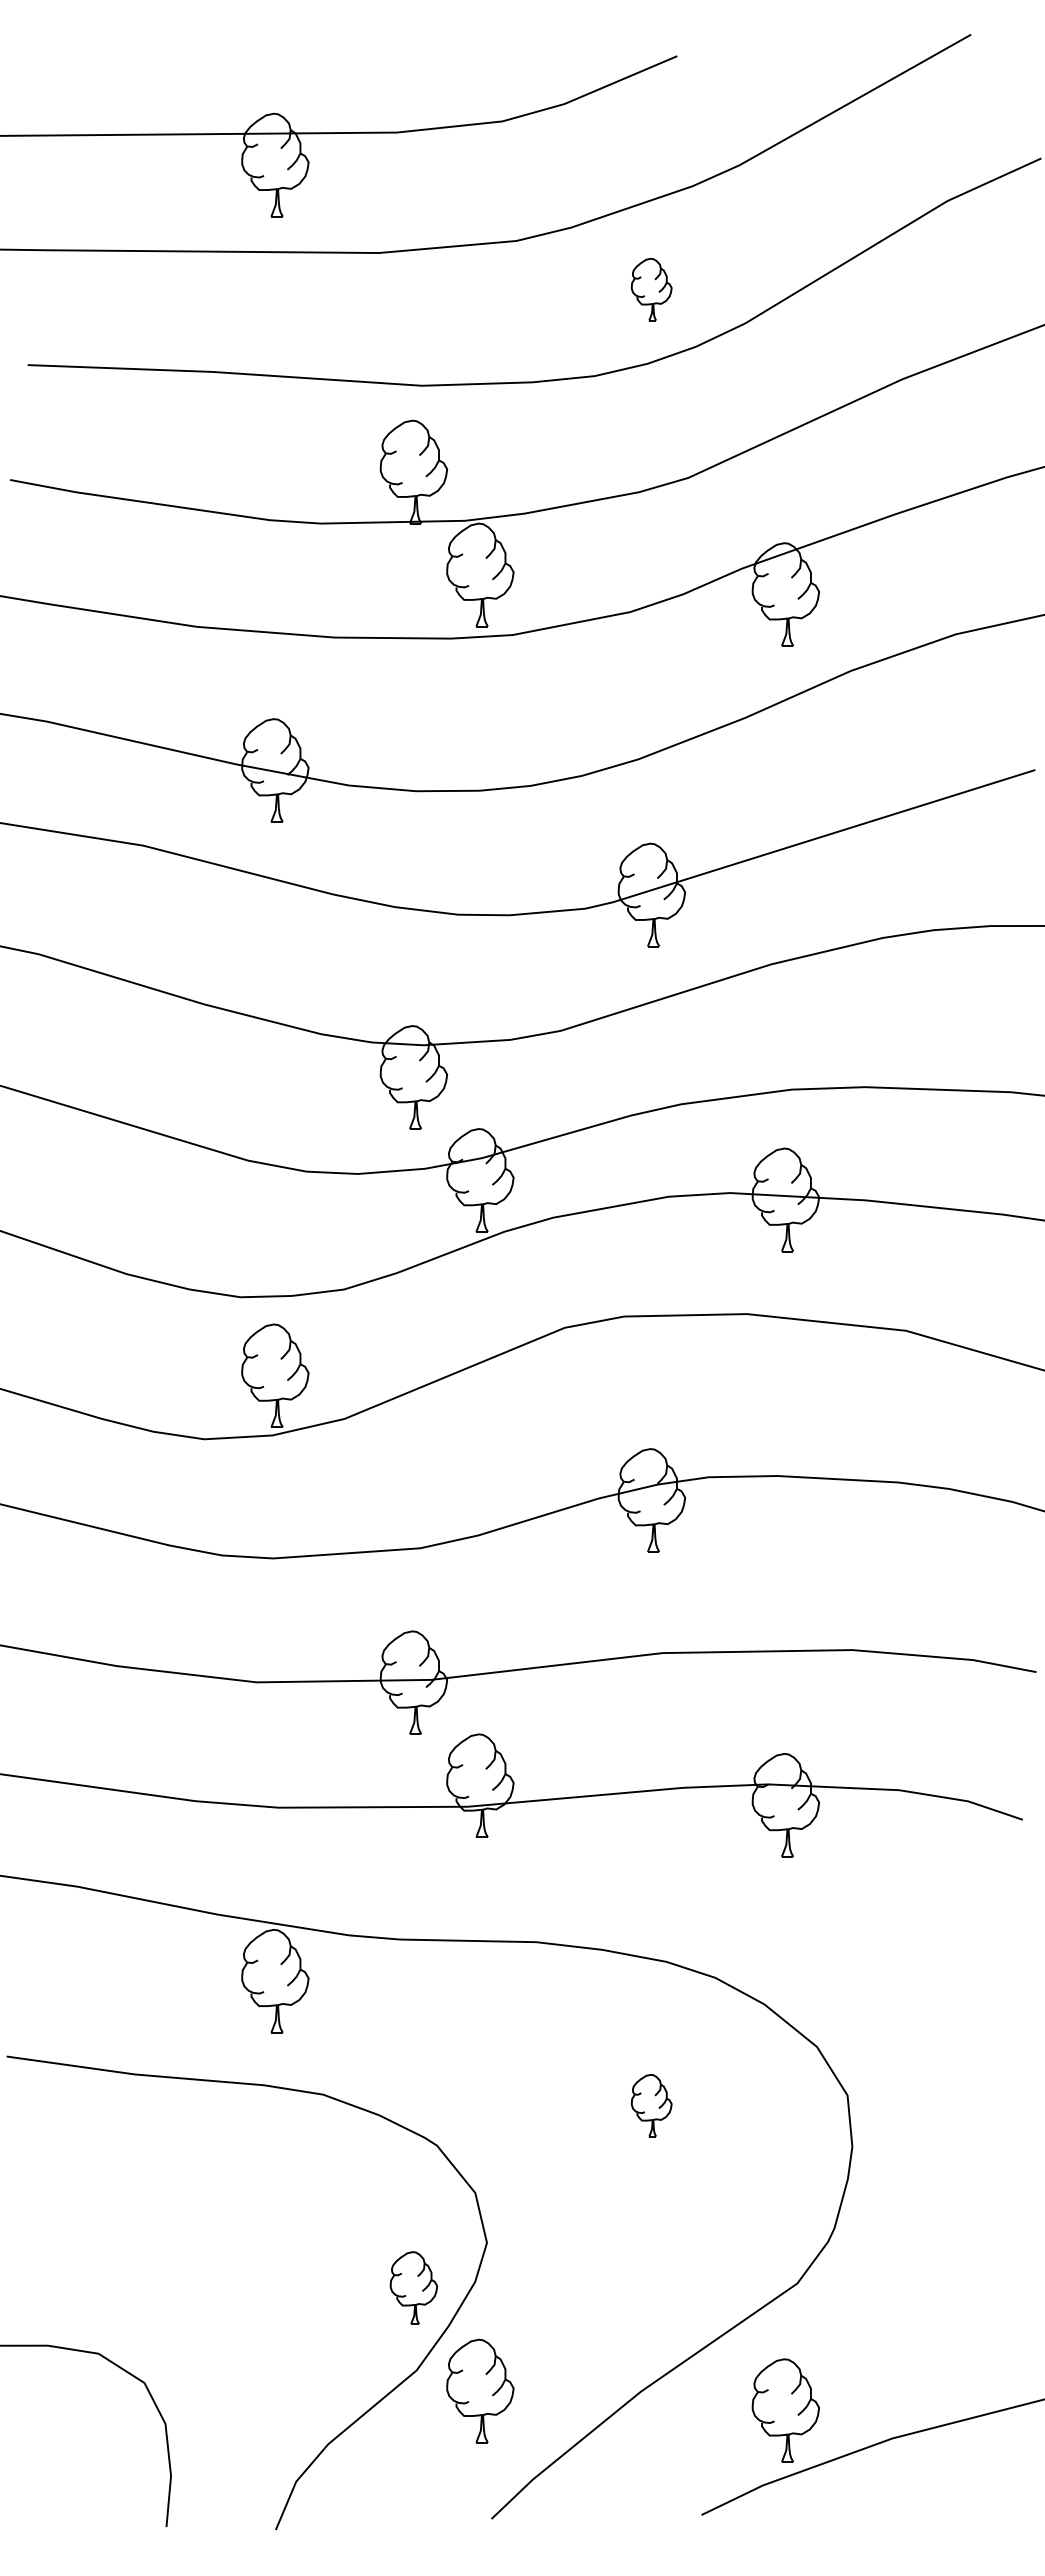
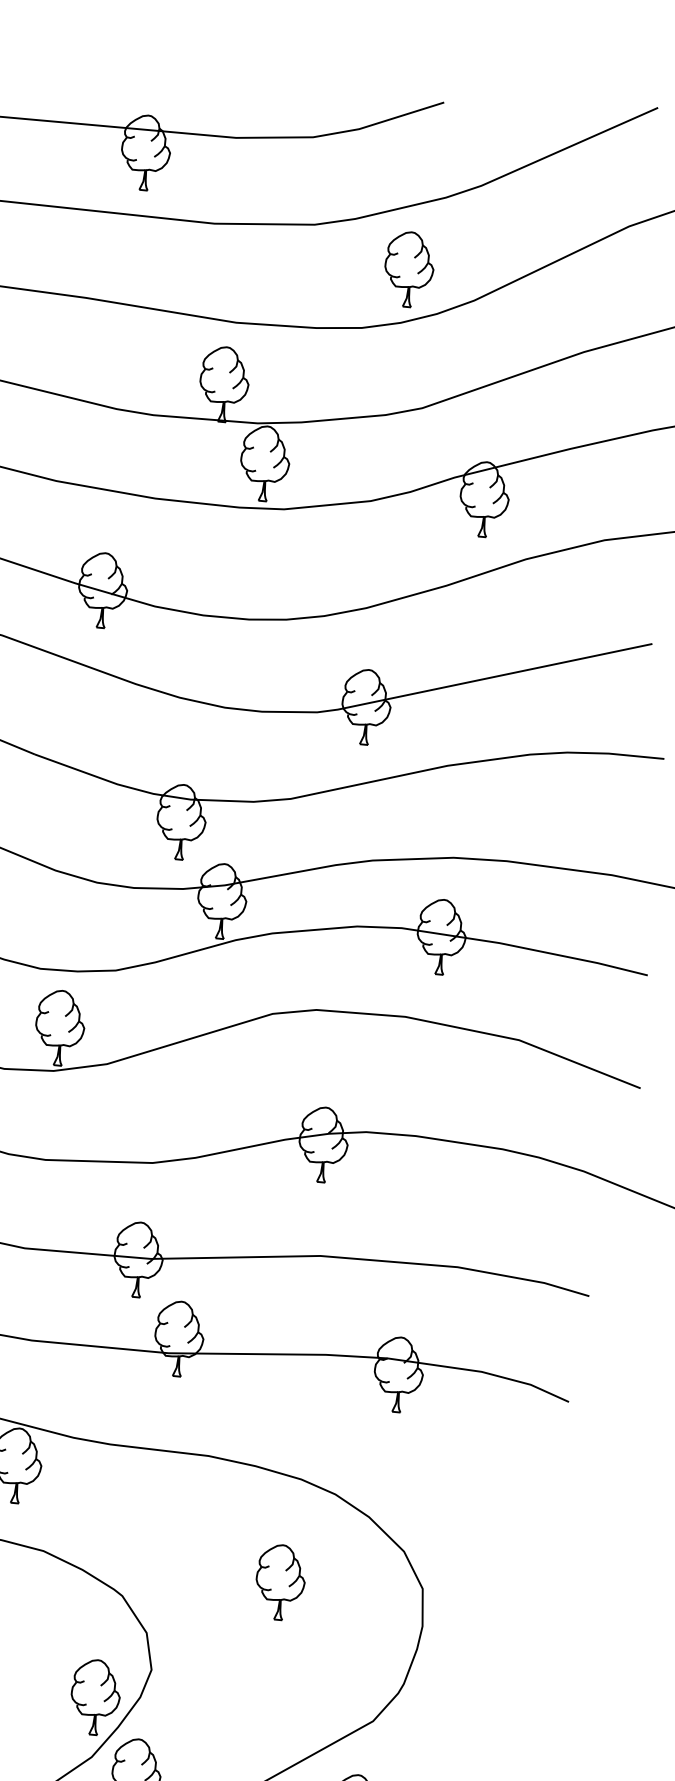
part: (651, 289) -> (408, 269), size x1.67
part: (651, 2105) -> (280, 1582), size x1.67
part: (413, 2287) -> (95, 1696), size x1.43

